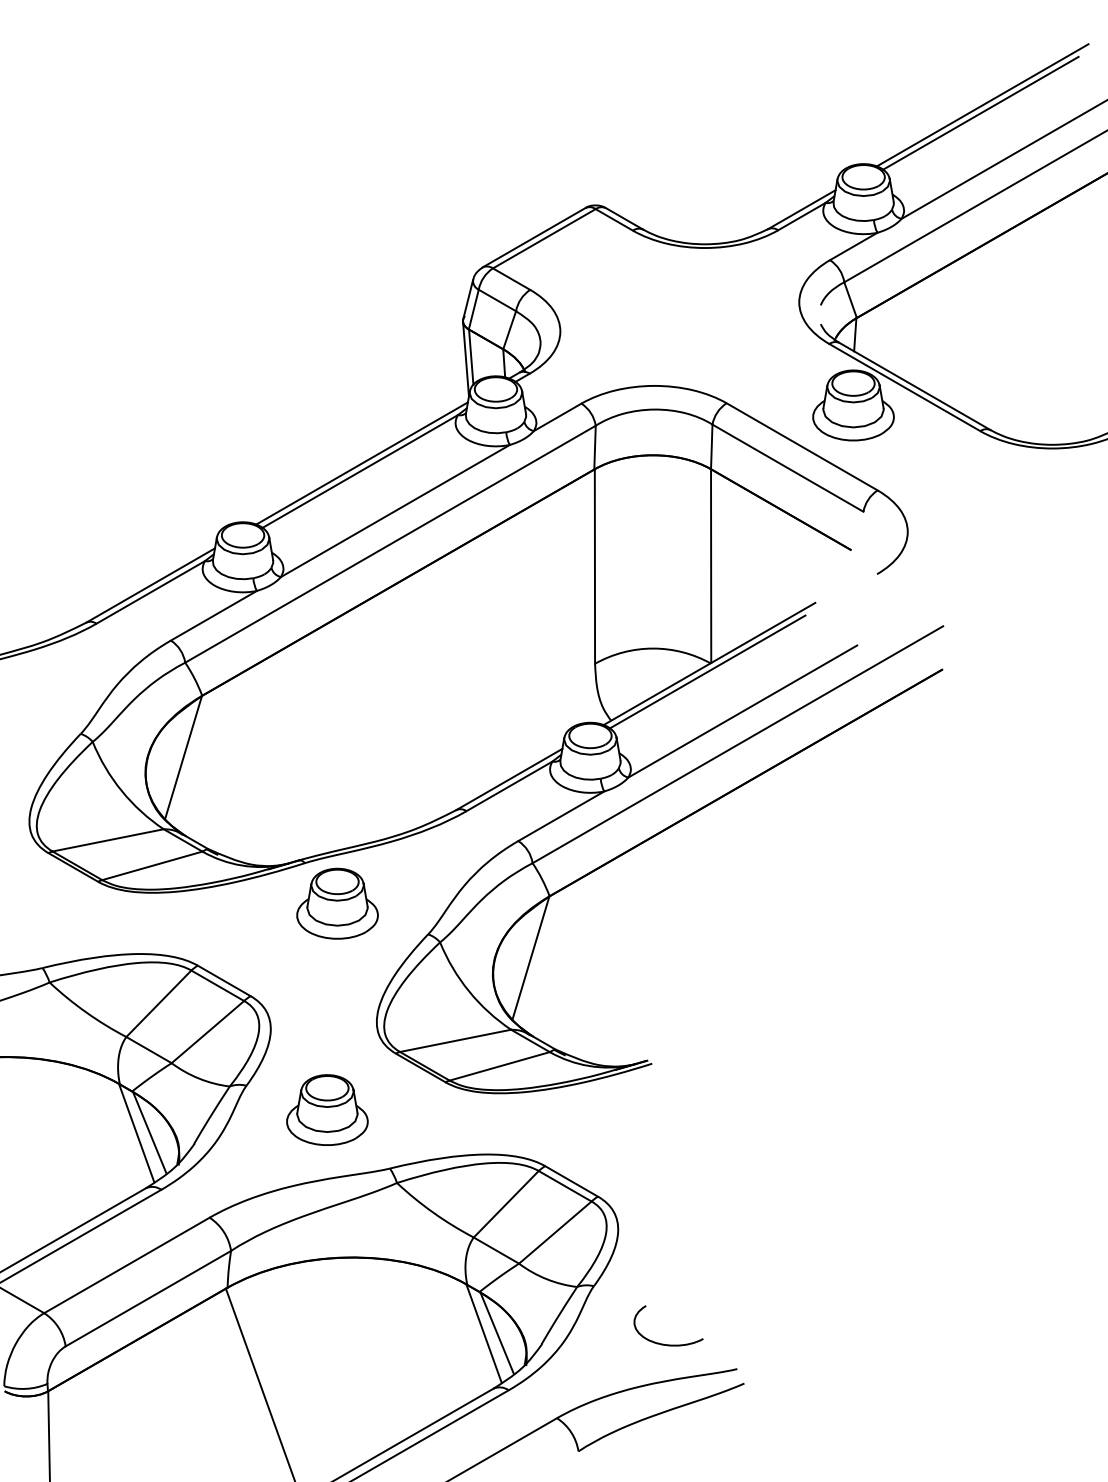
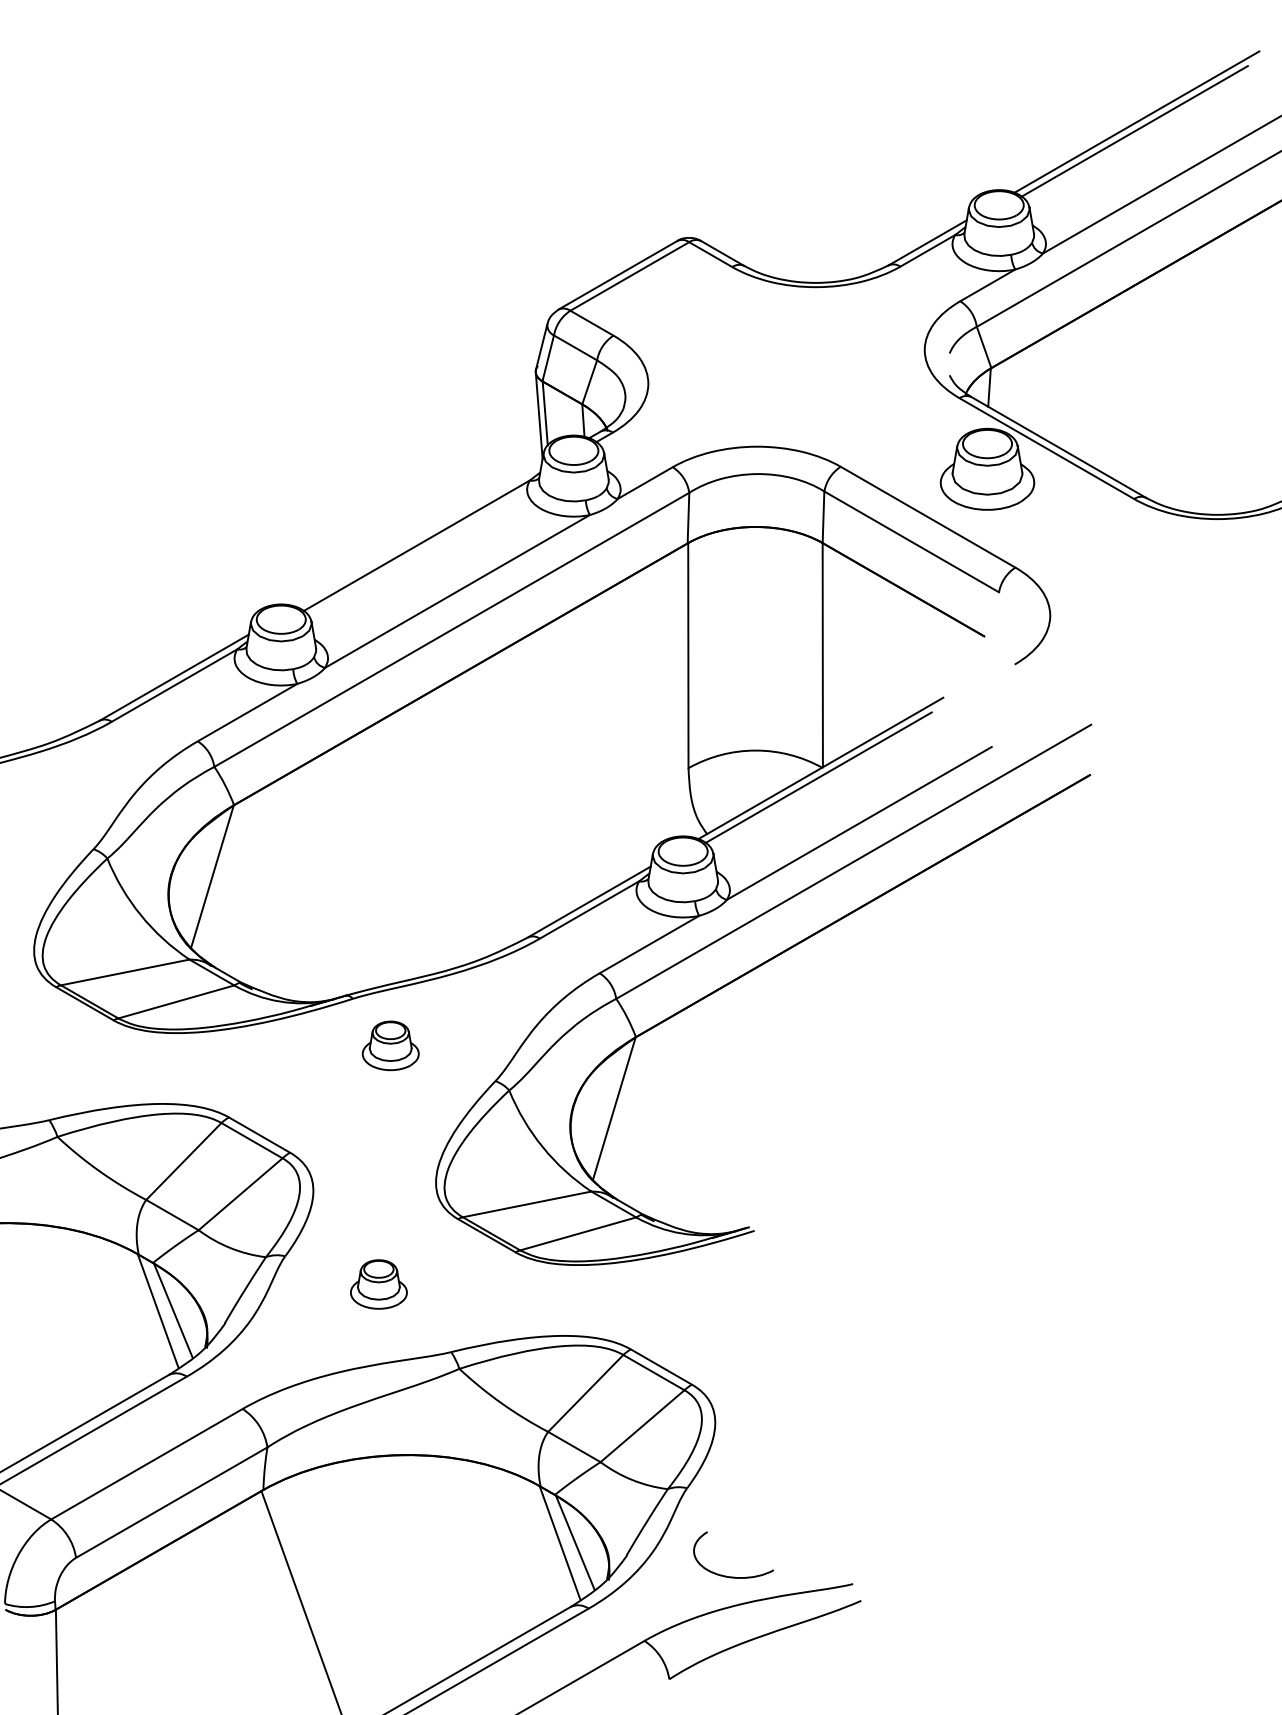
line: (361, 463) -> (418, 536), removed
part: (337, 903) -> (390, 1045), size x0.6
part: (327, 1110) -> (378, 1284), size x0.6
curve: (668, 1344) -> (733, 1576), moved

